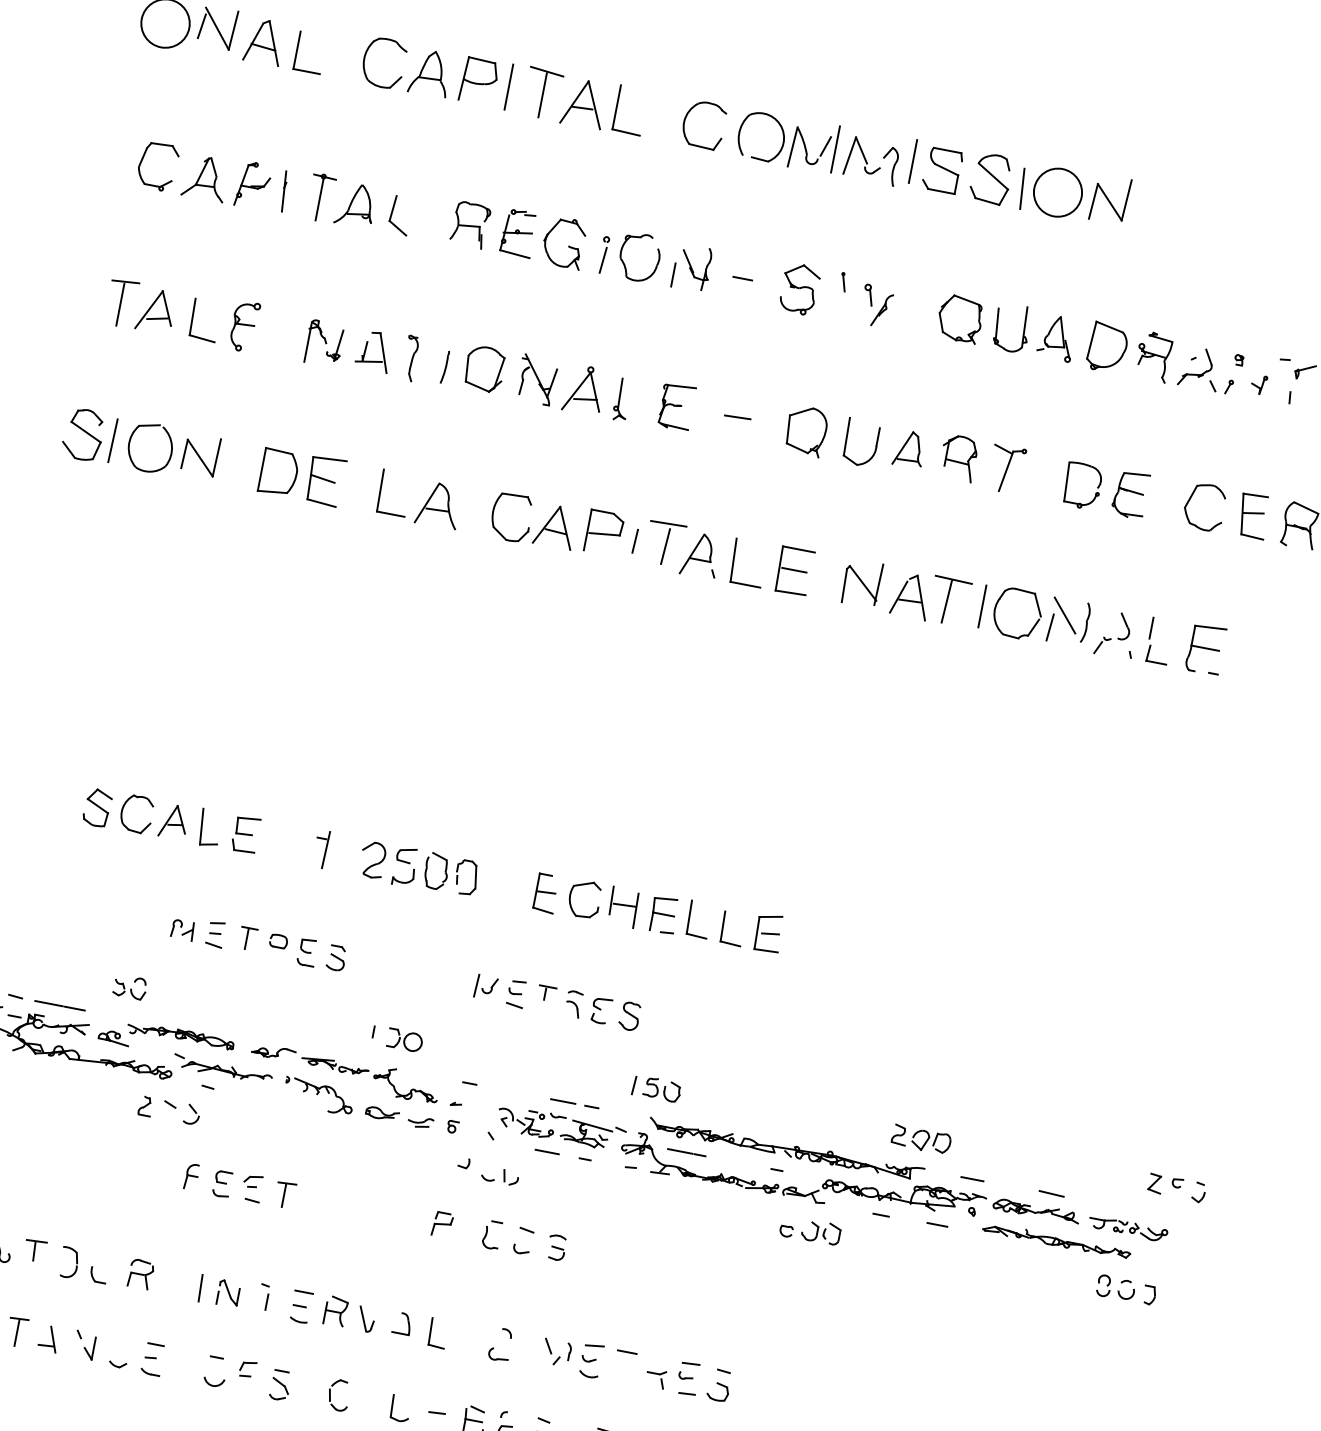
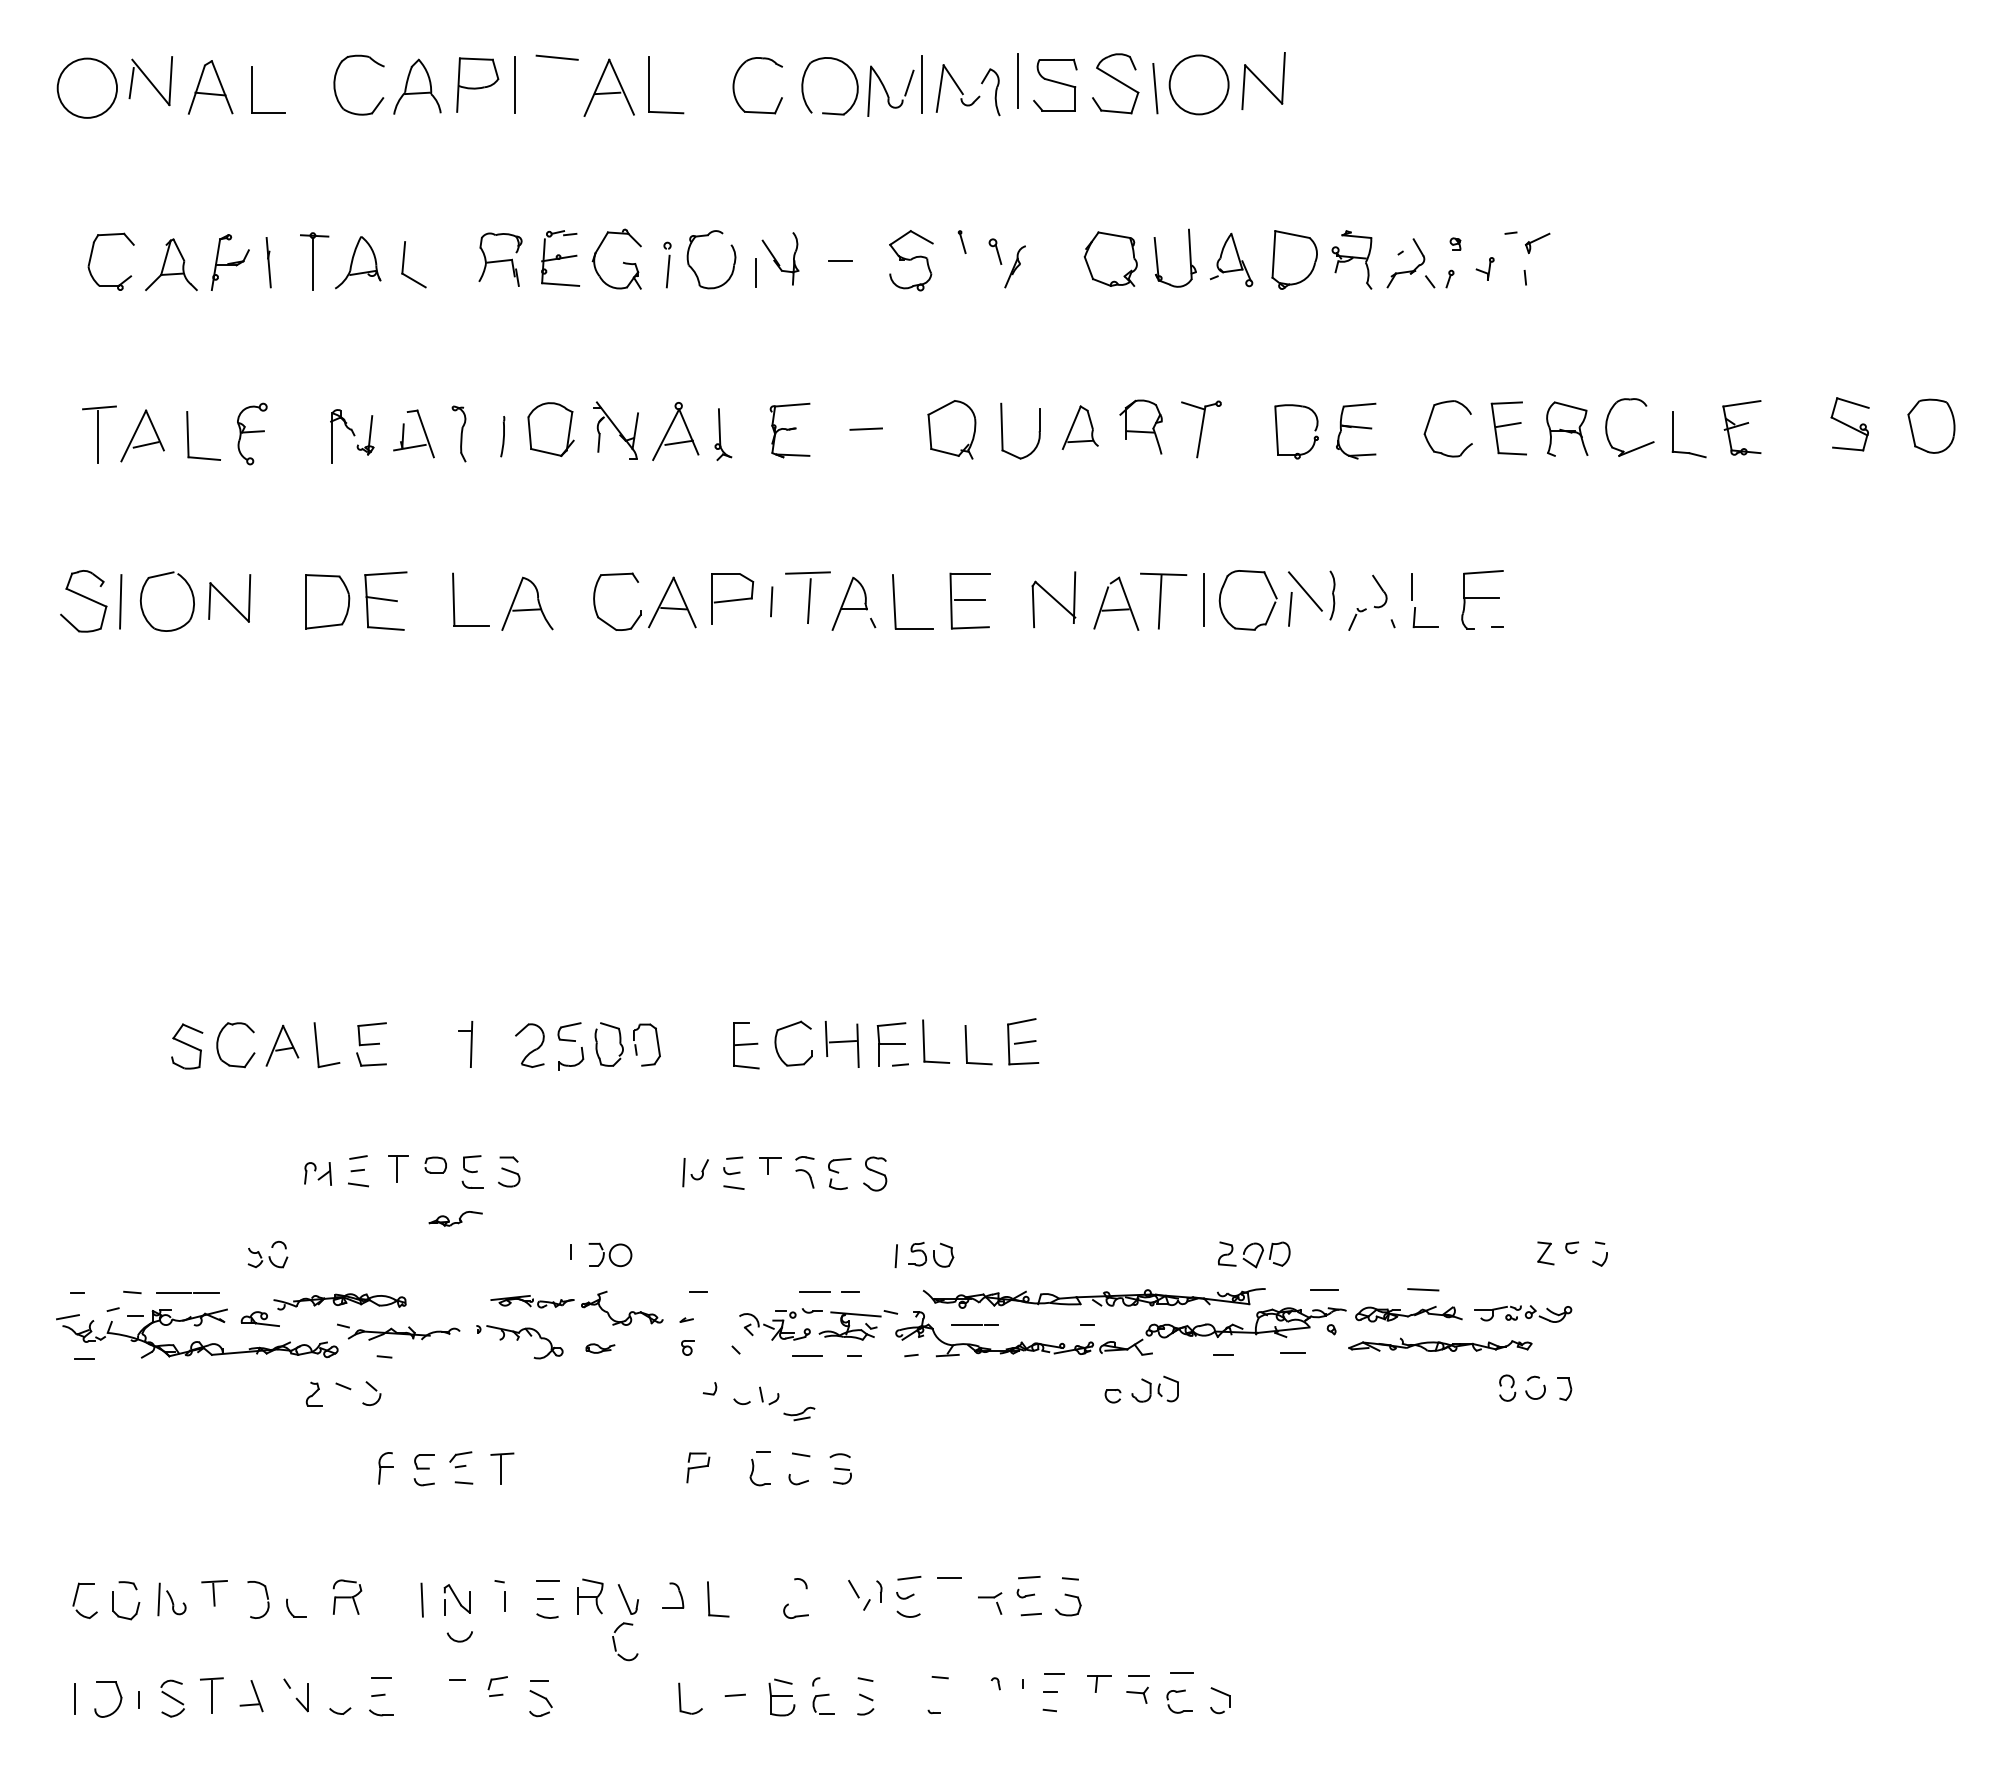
line: (542, 94) -> (557, 86), removed
part: (273, 1052) -> (455, 1218), moved
part: (382, 1113) -> (600, 1348), size x0.7
part: (420, 1122) -> (799, 1413), moved
arc: (213, 1384) -> (459, 1640), moved
part: (330, 1394) -> (615, 1642), moved

